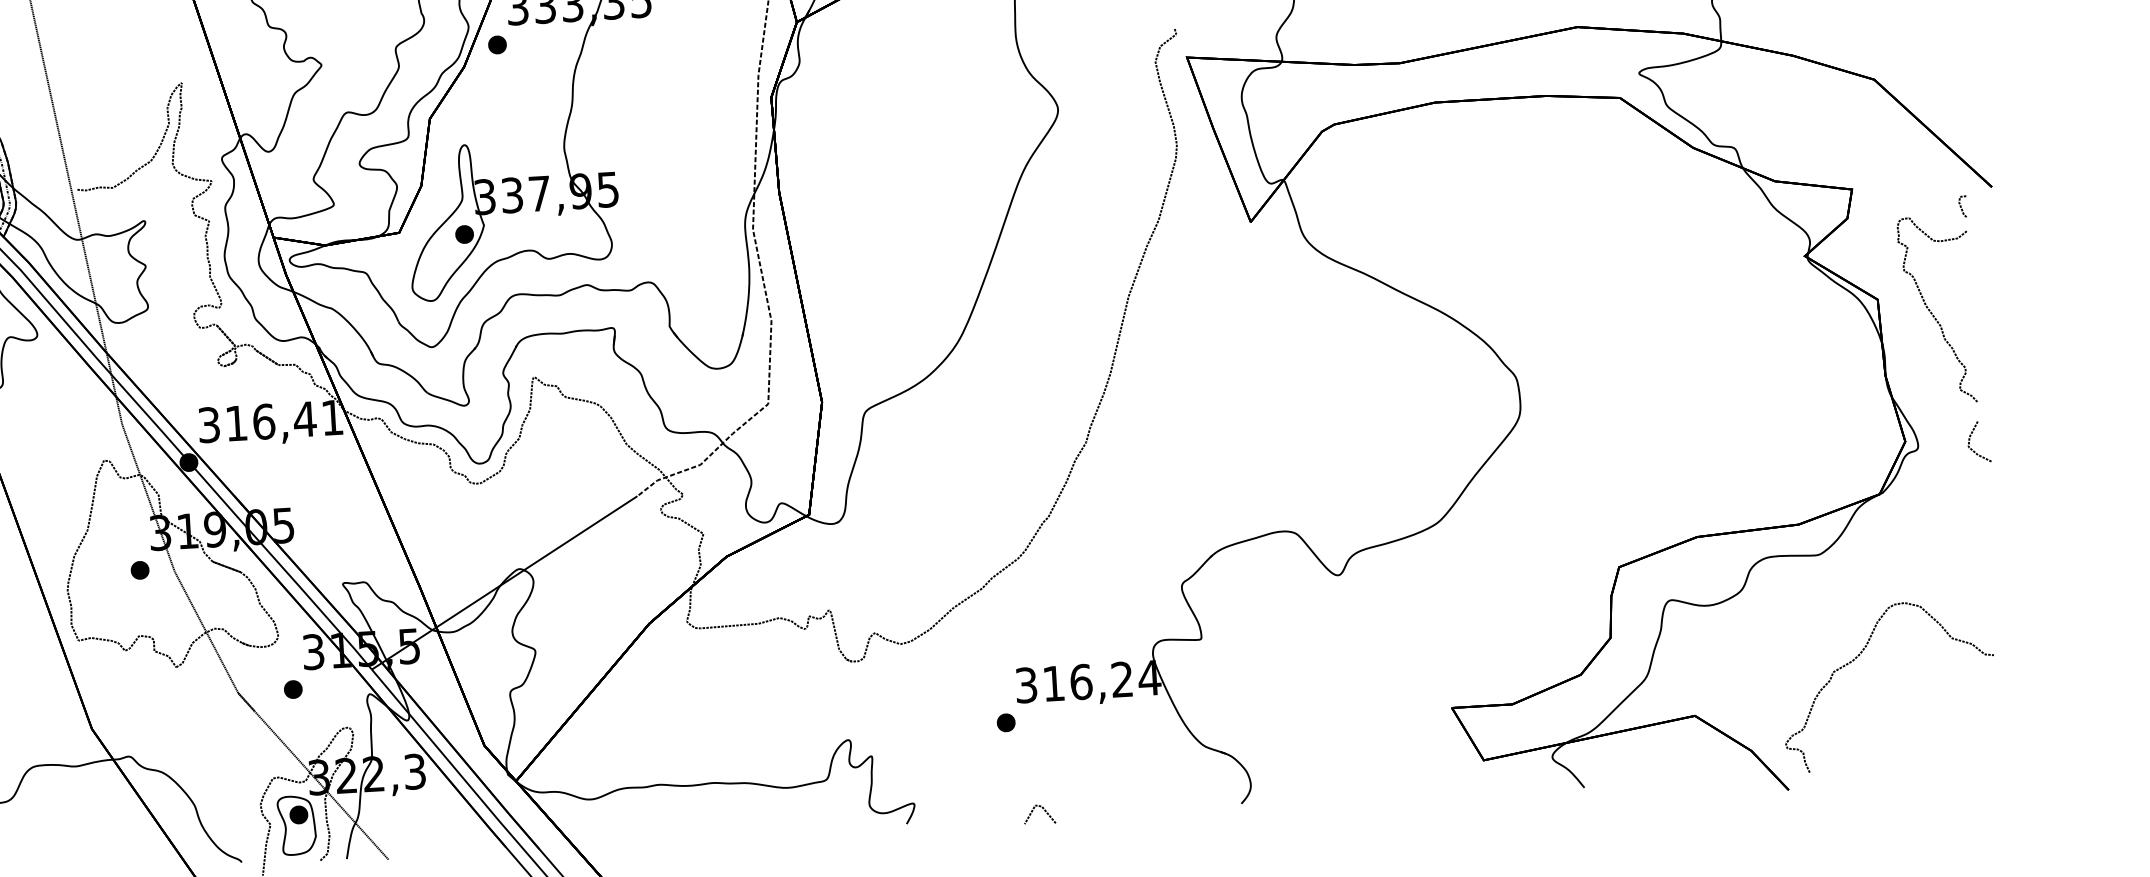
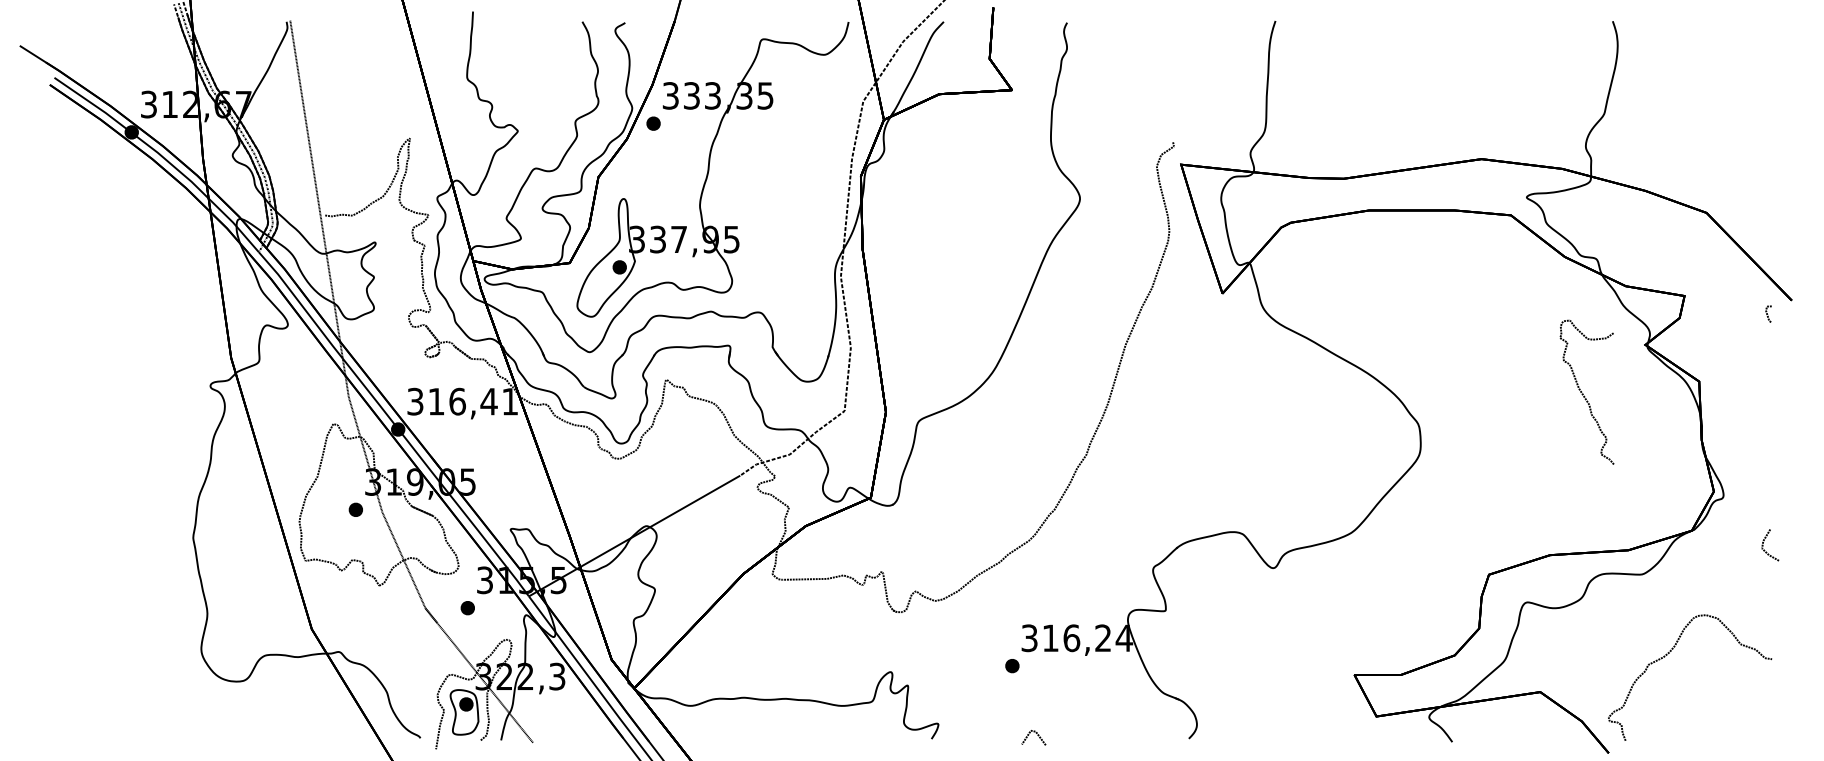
curve: (1932, 311) -> (1583, 393), moved
line: (1970, 442) -> (1763, 545), moved

